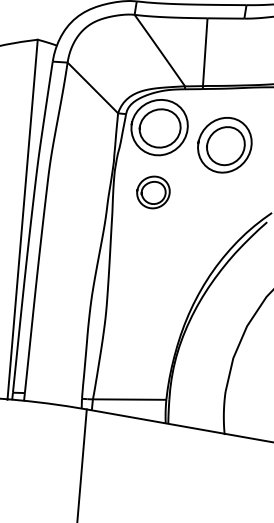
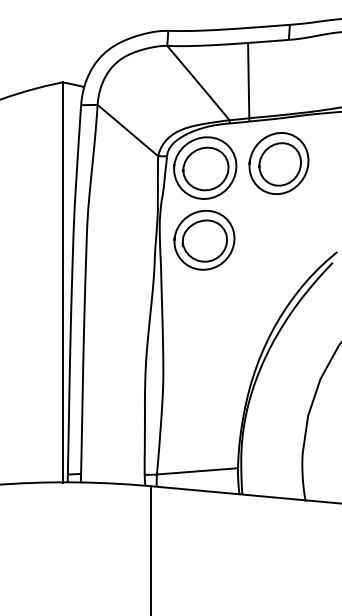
part: (224, 145) -> (278, 163), moved
part: (153, 192) -> (204, 240), size x1.67

